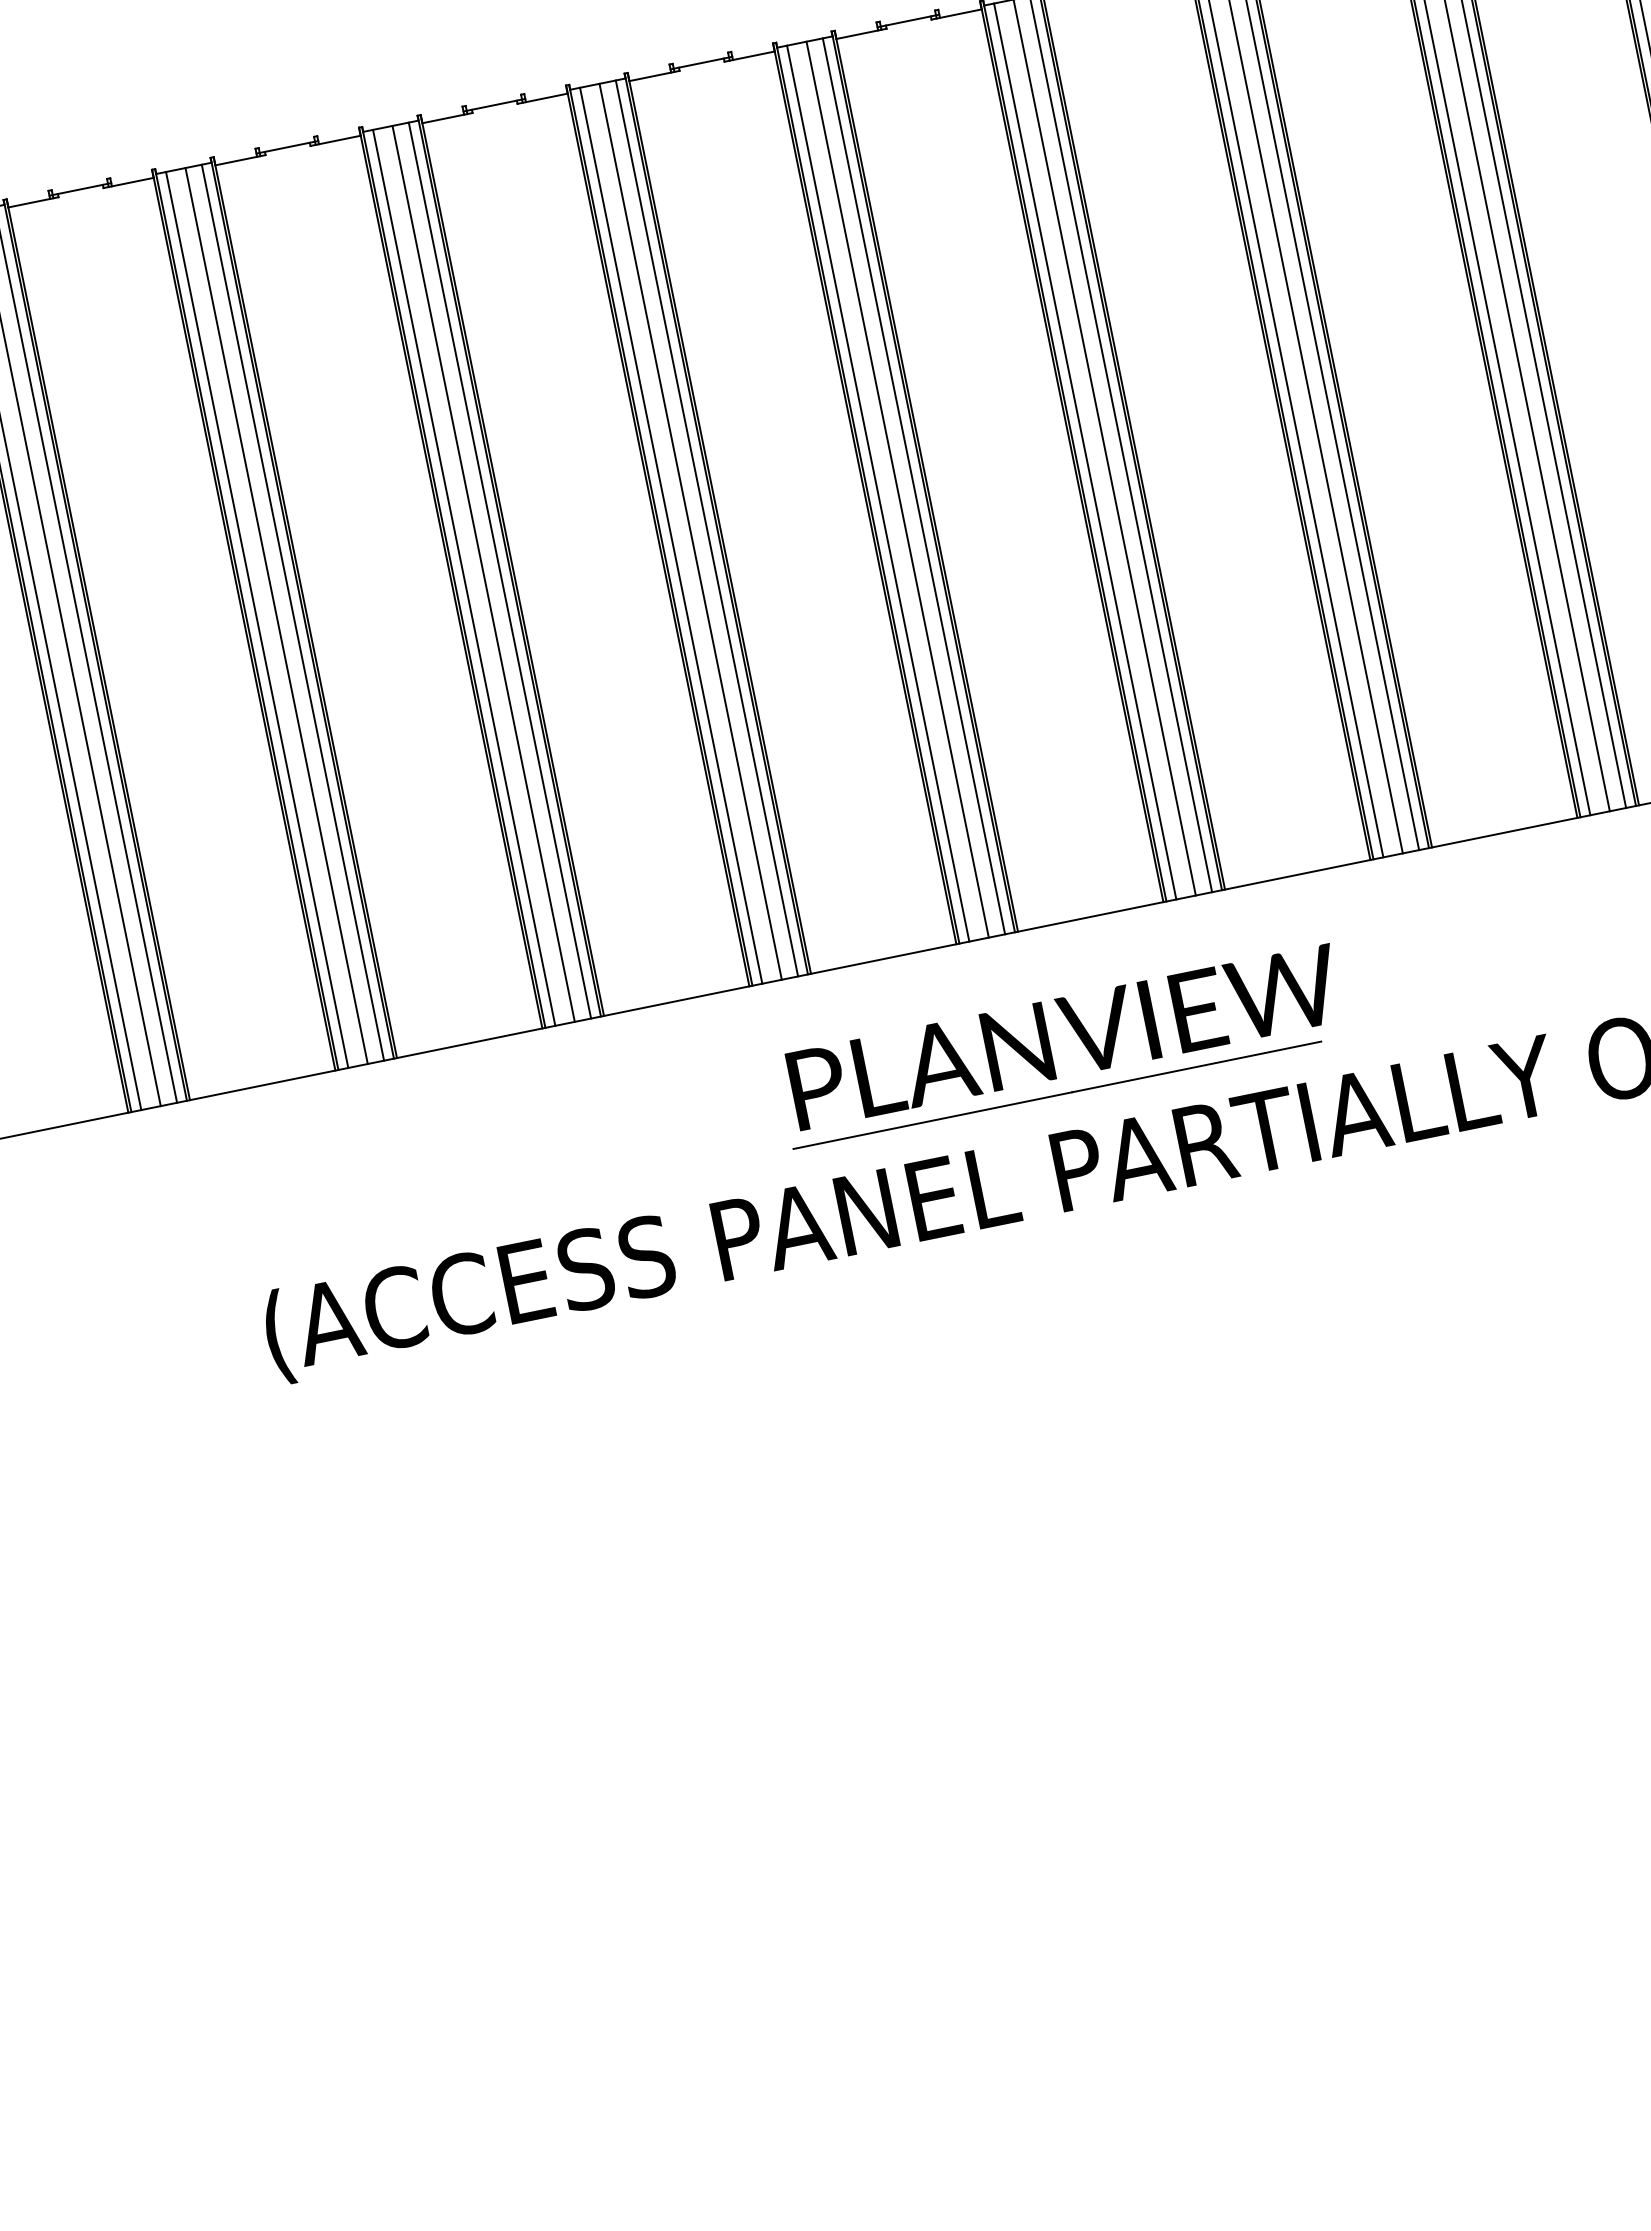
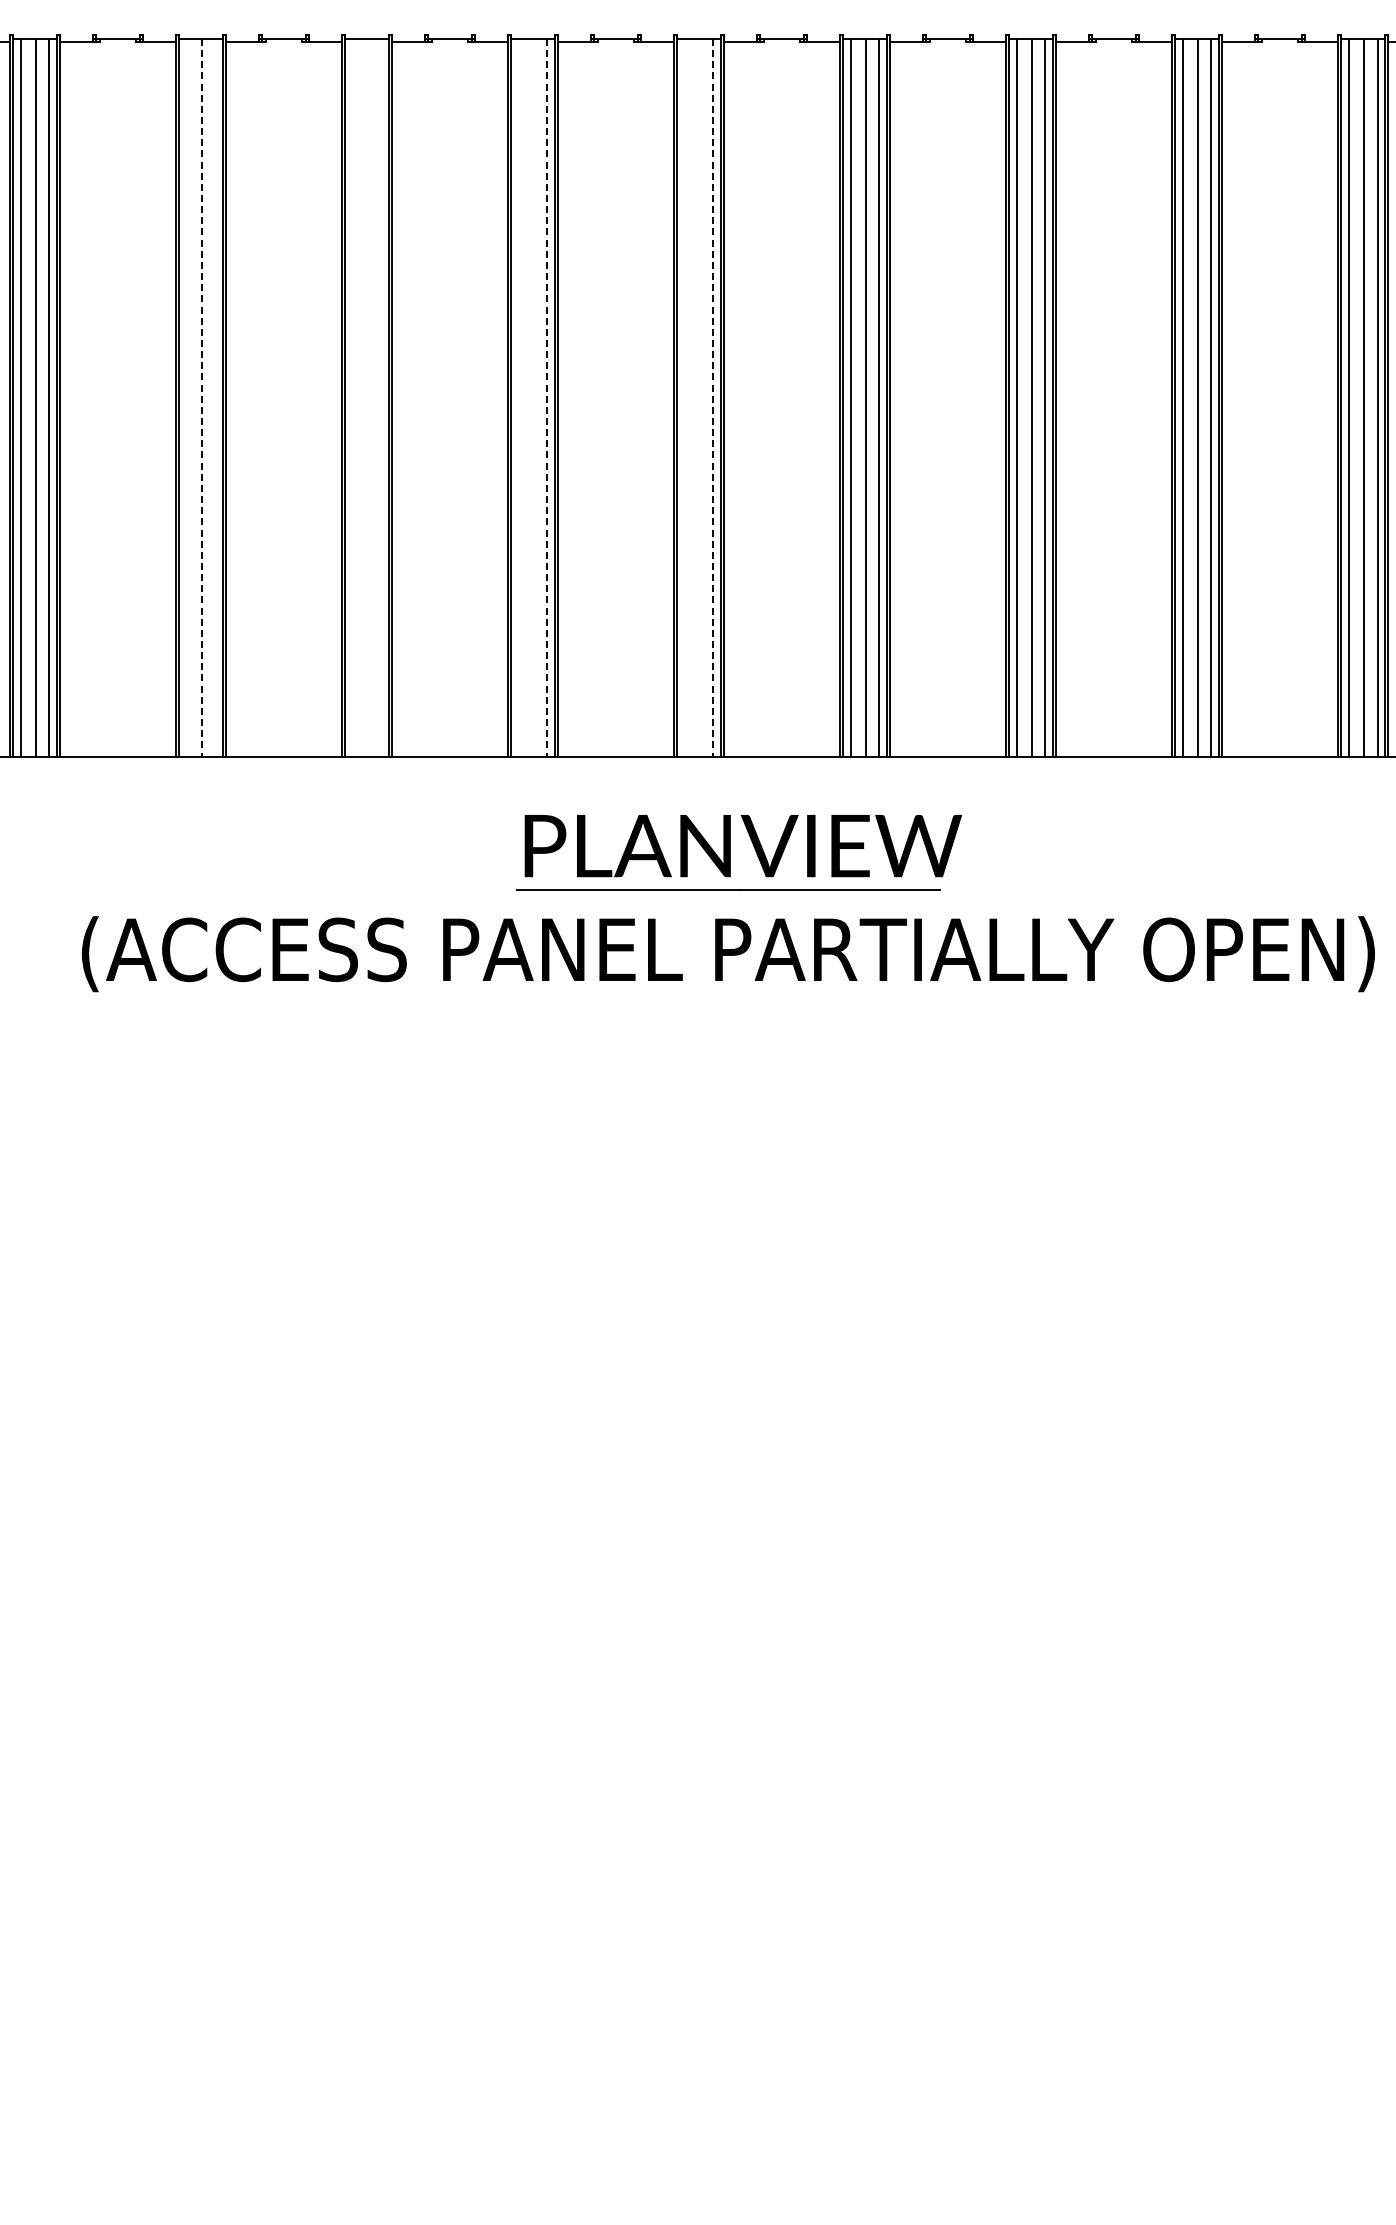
line: (914, 486) -> (713, 398), solid -> dashed
line: (897, 488) -> (700, 397), removed
line: (877, 492) -> (684, 397), removed
line: (707, 528) -> (547, 398), solid -> dashed
line: (690, 530) -> (534, 397), removed
line: (670, 534) -> (518, 397), removed
line: (499, 569) -> (381, 397), removed
line: (483, 572) -> (368, 397), removed
line: (463, 577) -> (352, 397), removed
line: (292, 611) -> (215, 397), removed
line: (277, 616) -> (202, 398), solid -> dashed
line: (256, 619) -> (186, 397), removed

